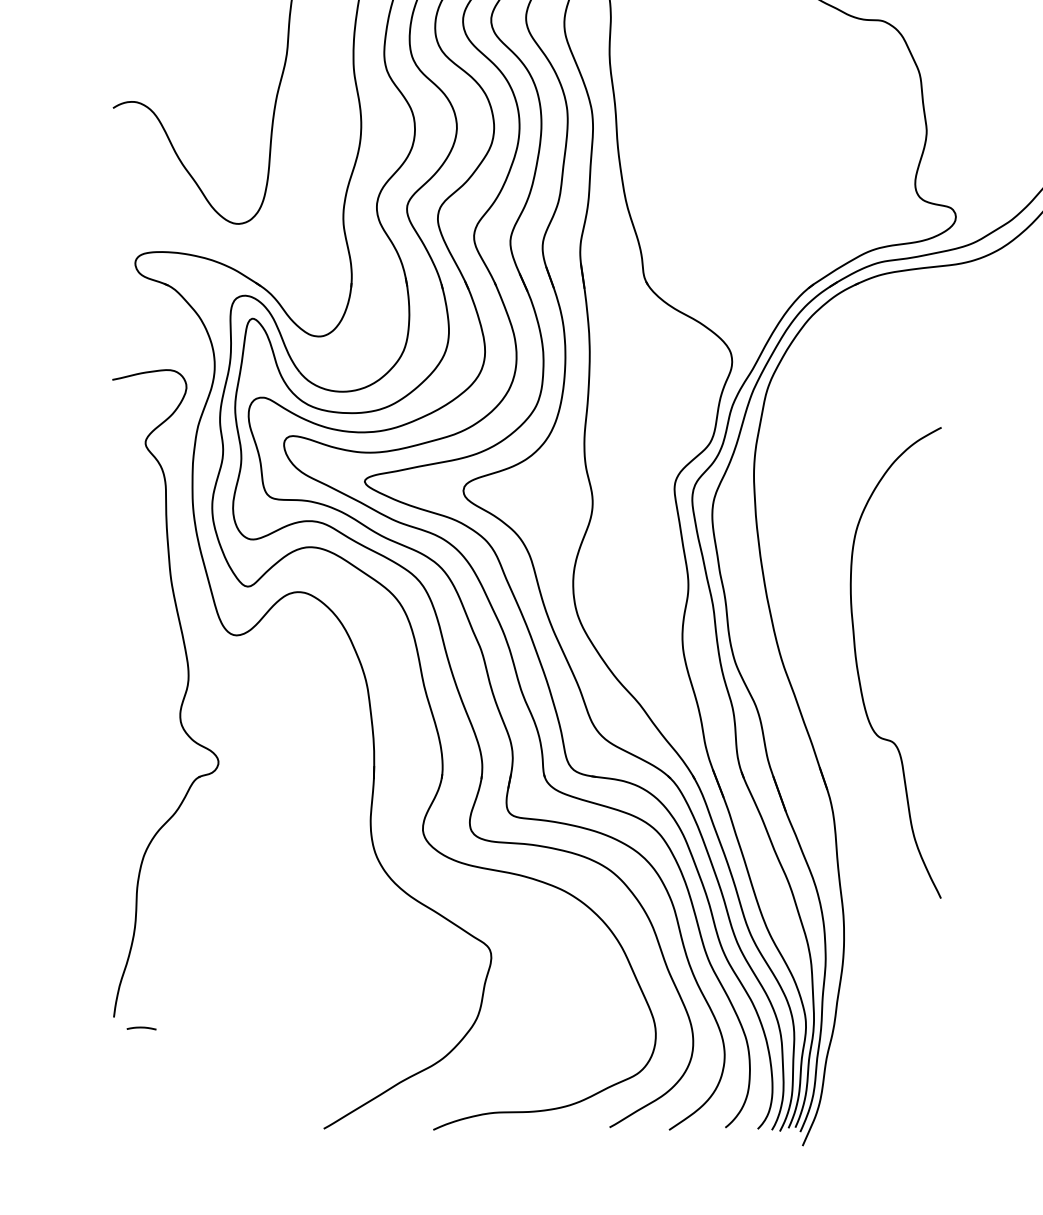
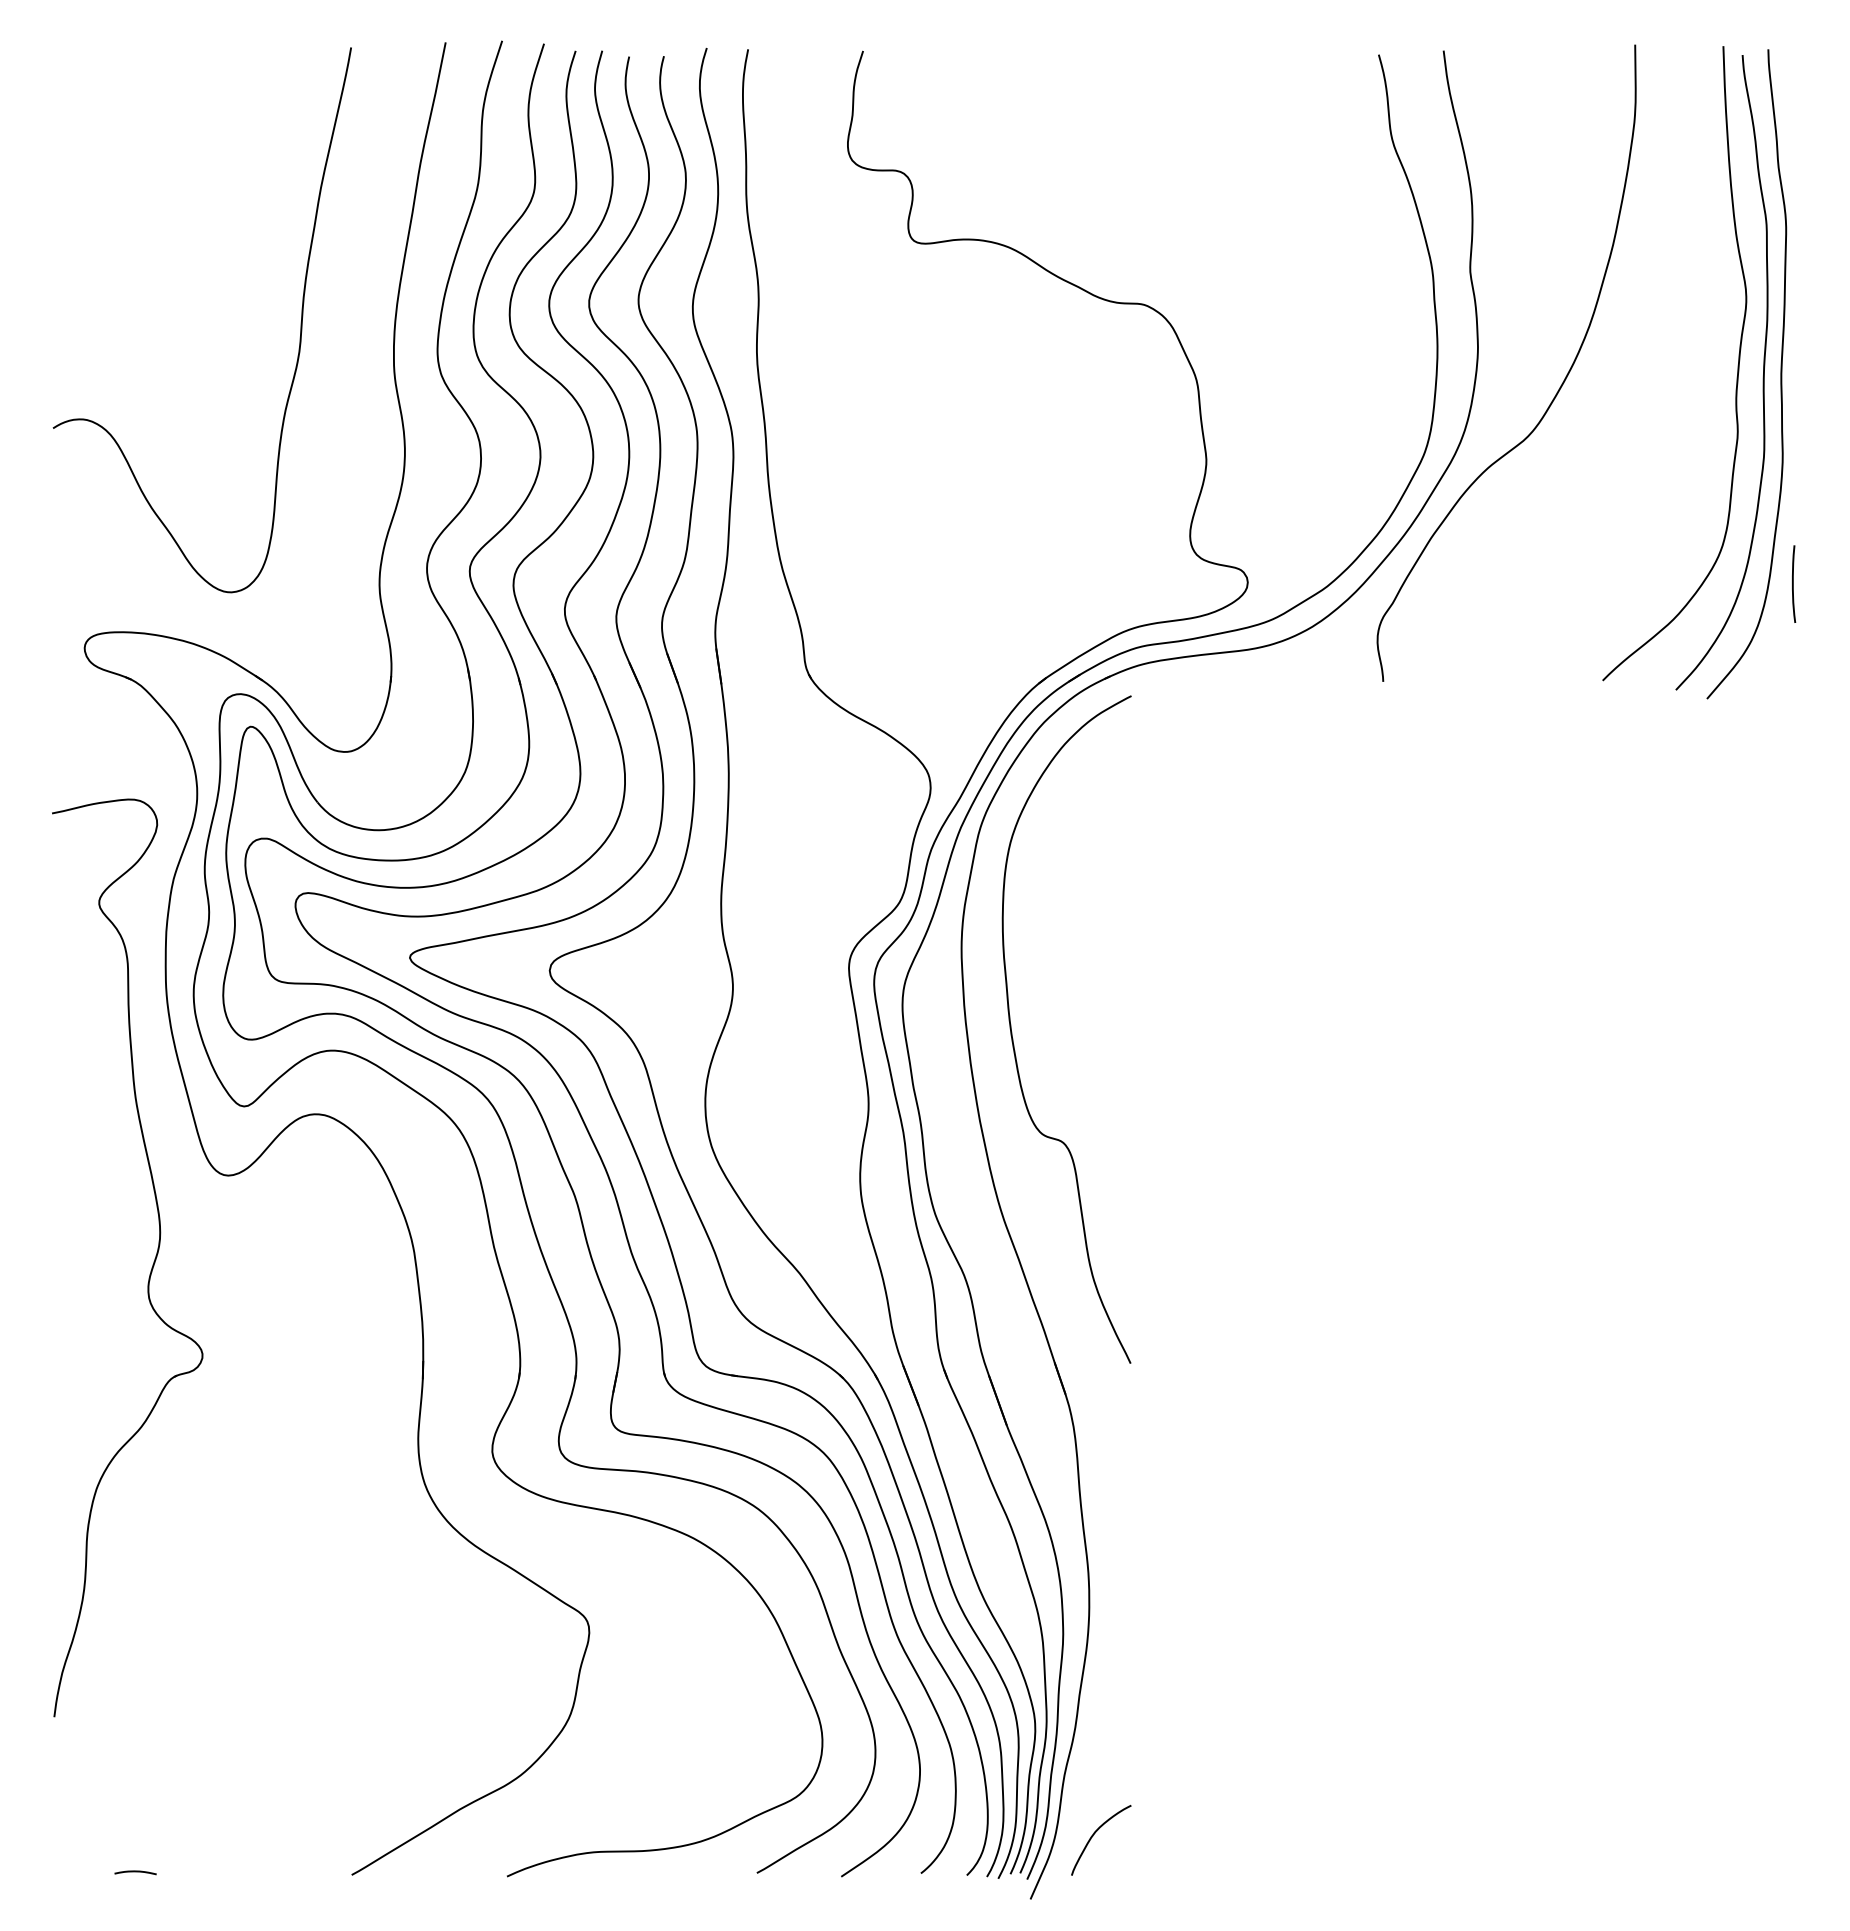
curve: (858, 669) -> (1013, 1038), moved
curve: (141, 1028) -> (135, 1872), moved
curve: (847, 1101) -> (1093, 1836), added

